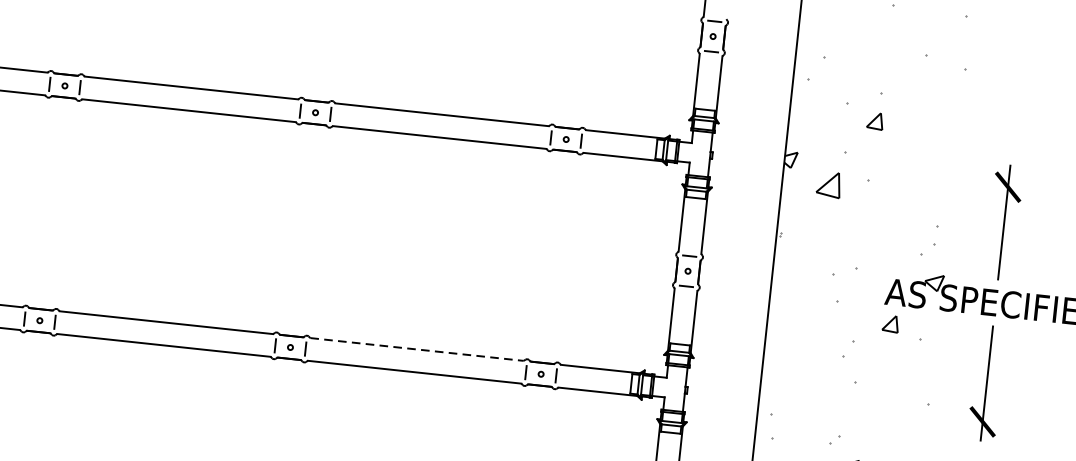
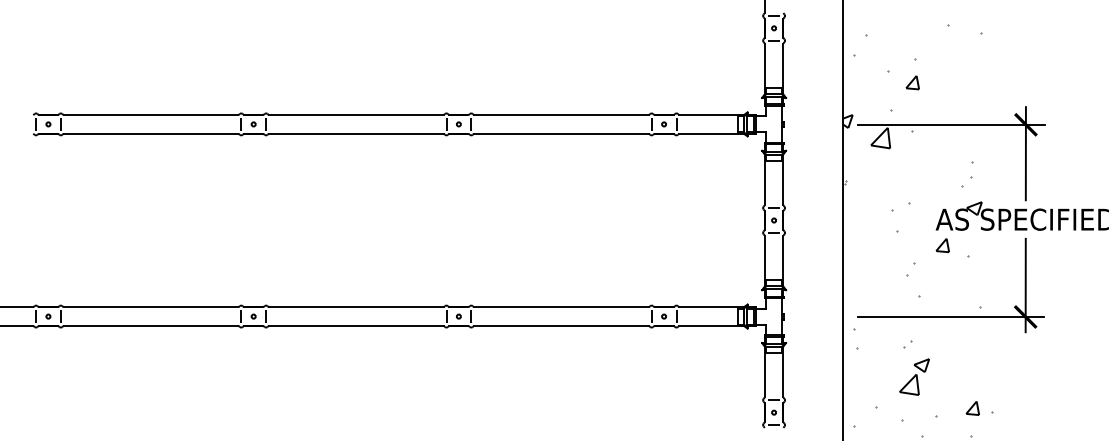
line: (917, 177) -> (951, 124), added
line: (418, 349) -> (562, 307), dashed -> solid
line: (890, 411) -> (950, 316), added

